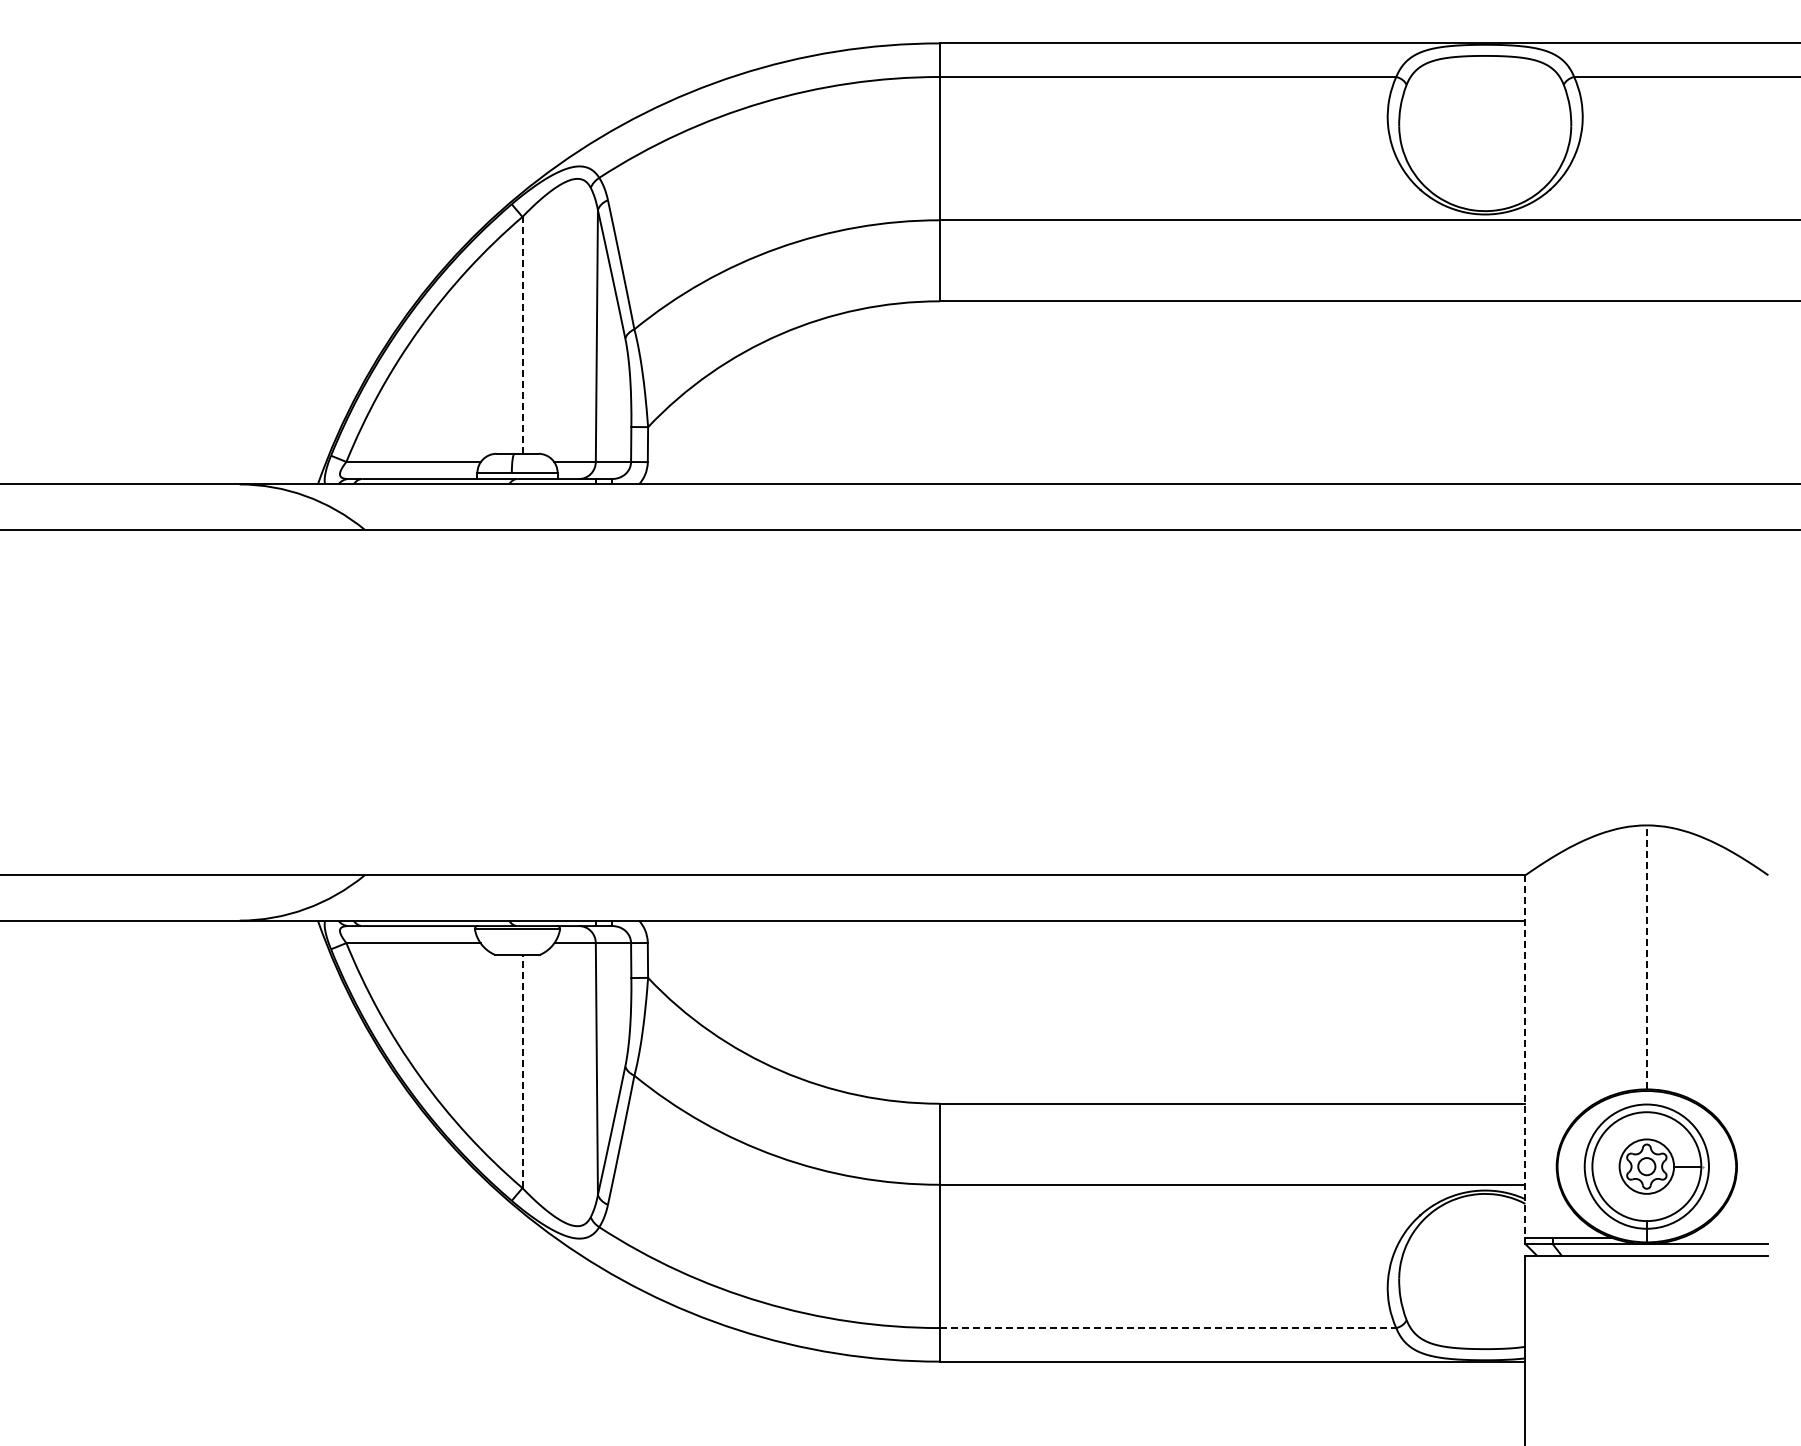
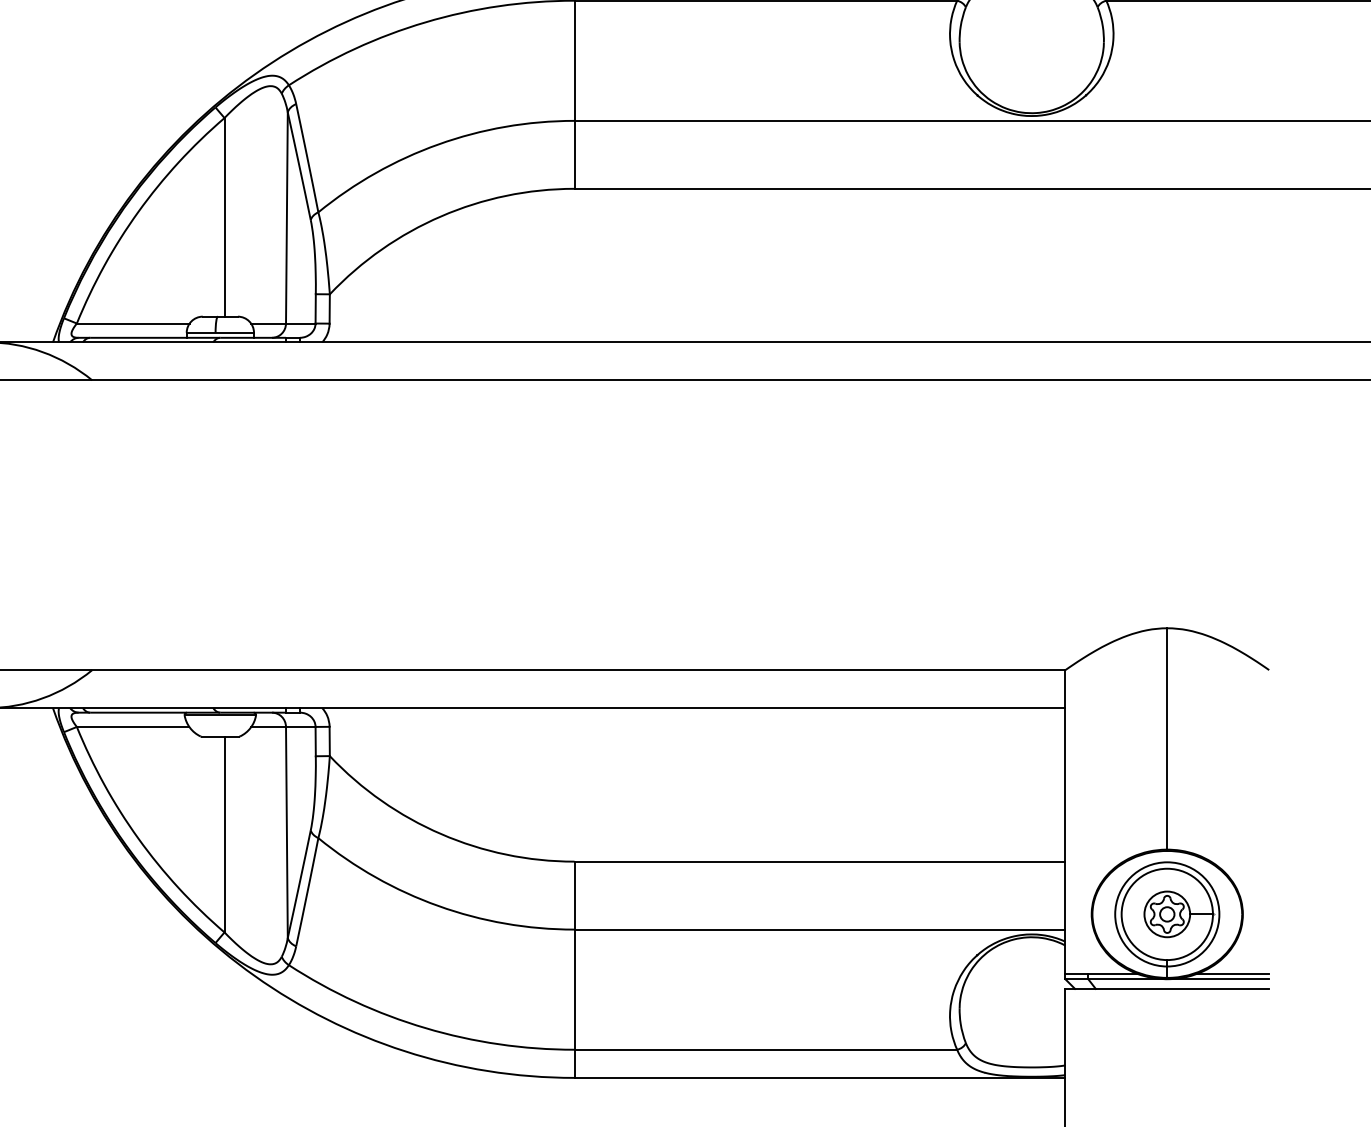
line: (522, 334) -> (224, 216), dashed -> solid
line: (1646, 957) -> (1167, 739), dashed -> solid
line: (1525, 1060) -> (1065, 825), dashed -> solid
line: (522, 1071) -> (224, 834), dashed -> solid
line: (1724, 1238) -> (1232, 974), added
line: (1168, 1328) -> (766, 1050), dashed -> solid

